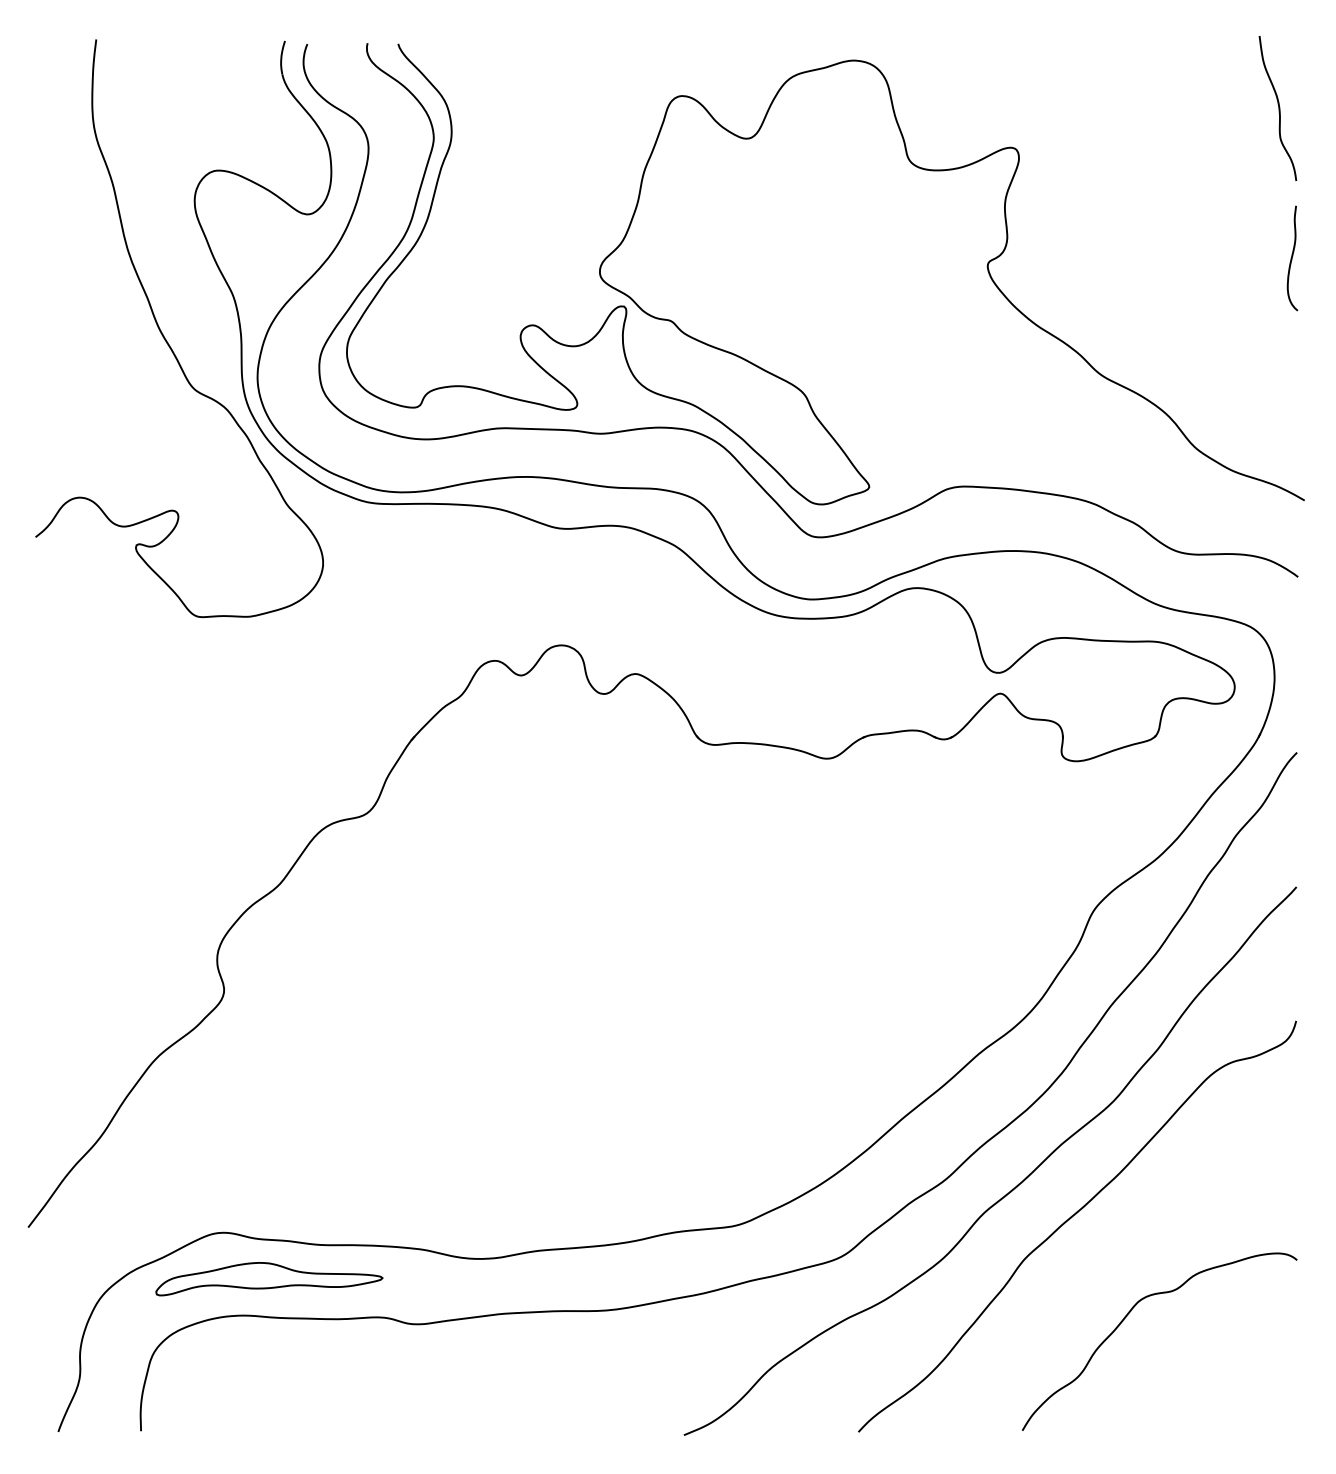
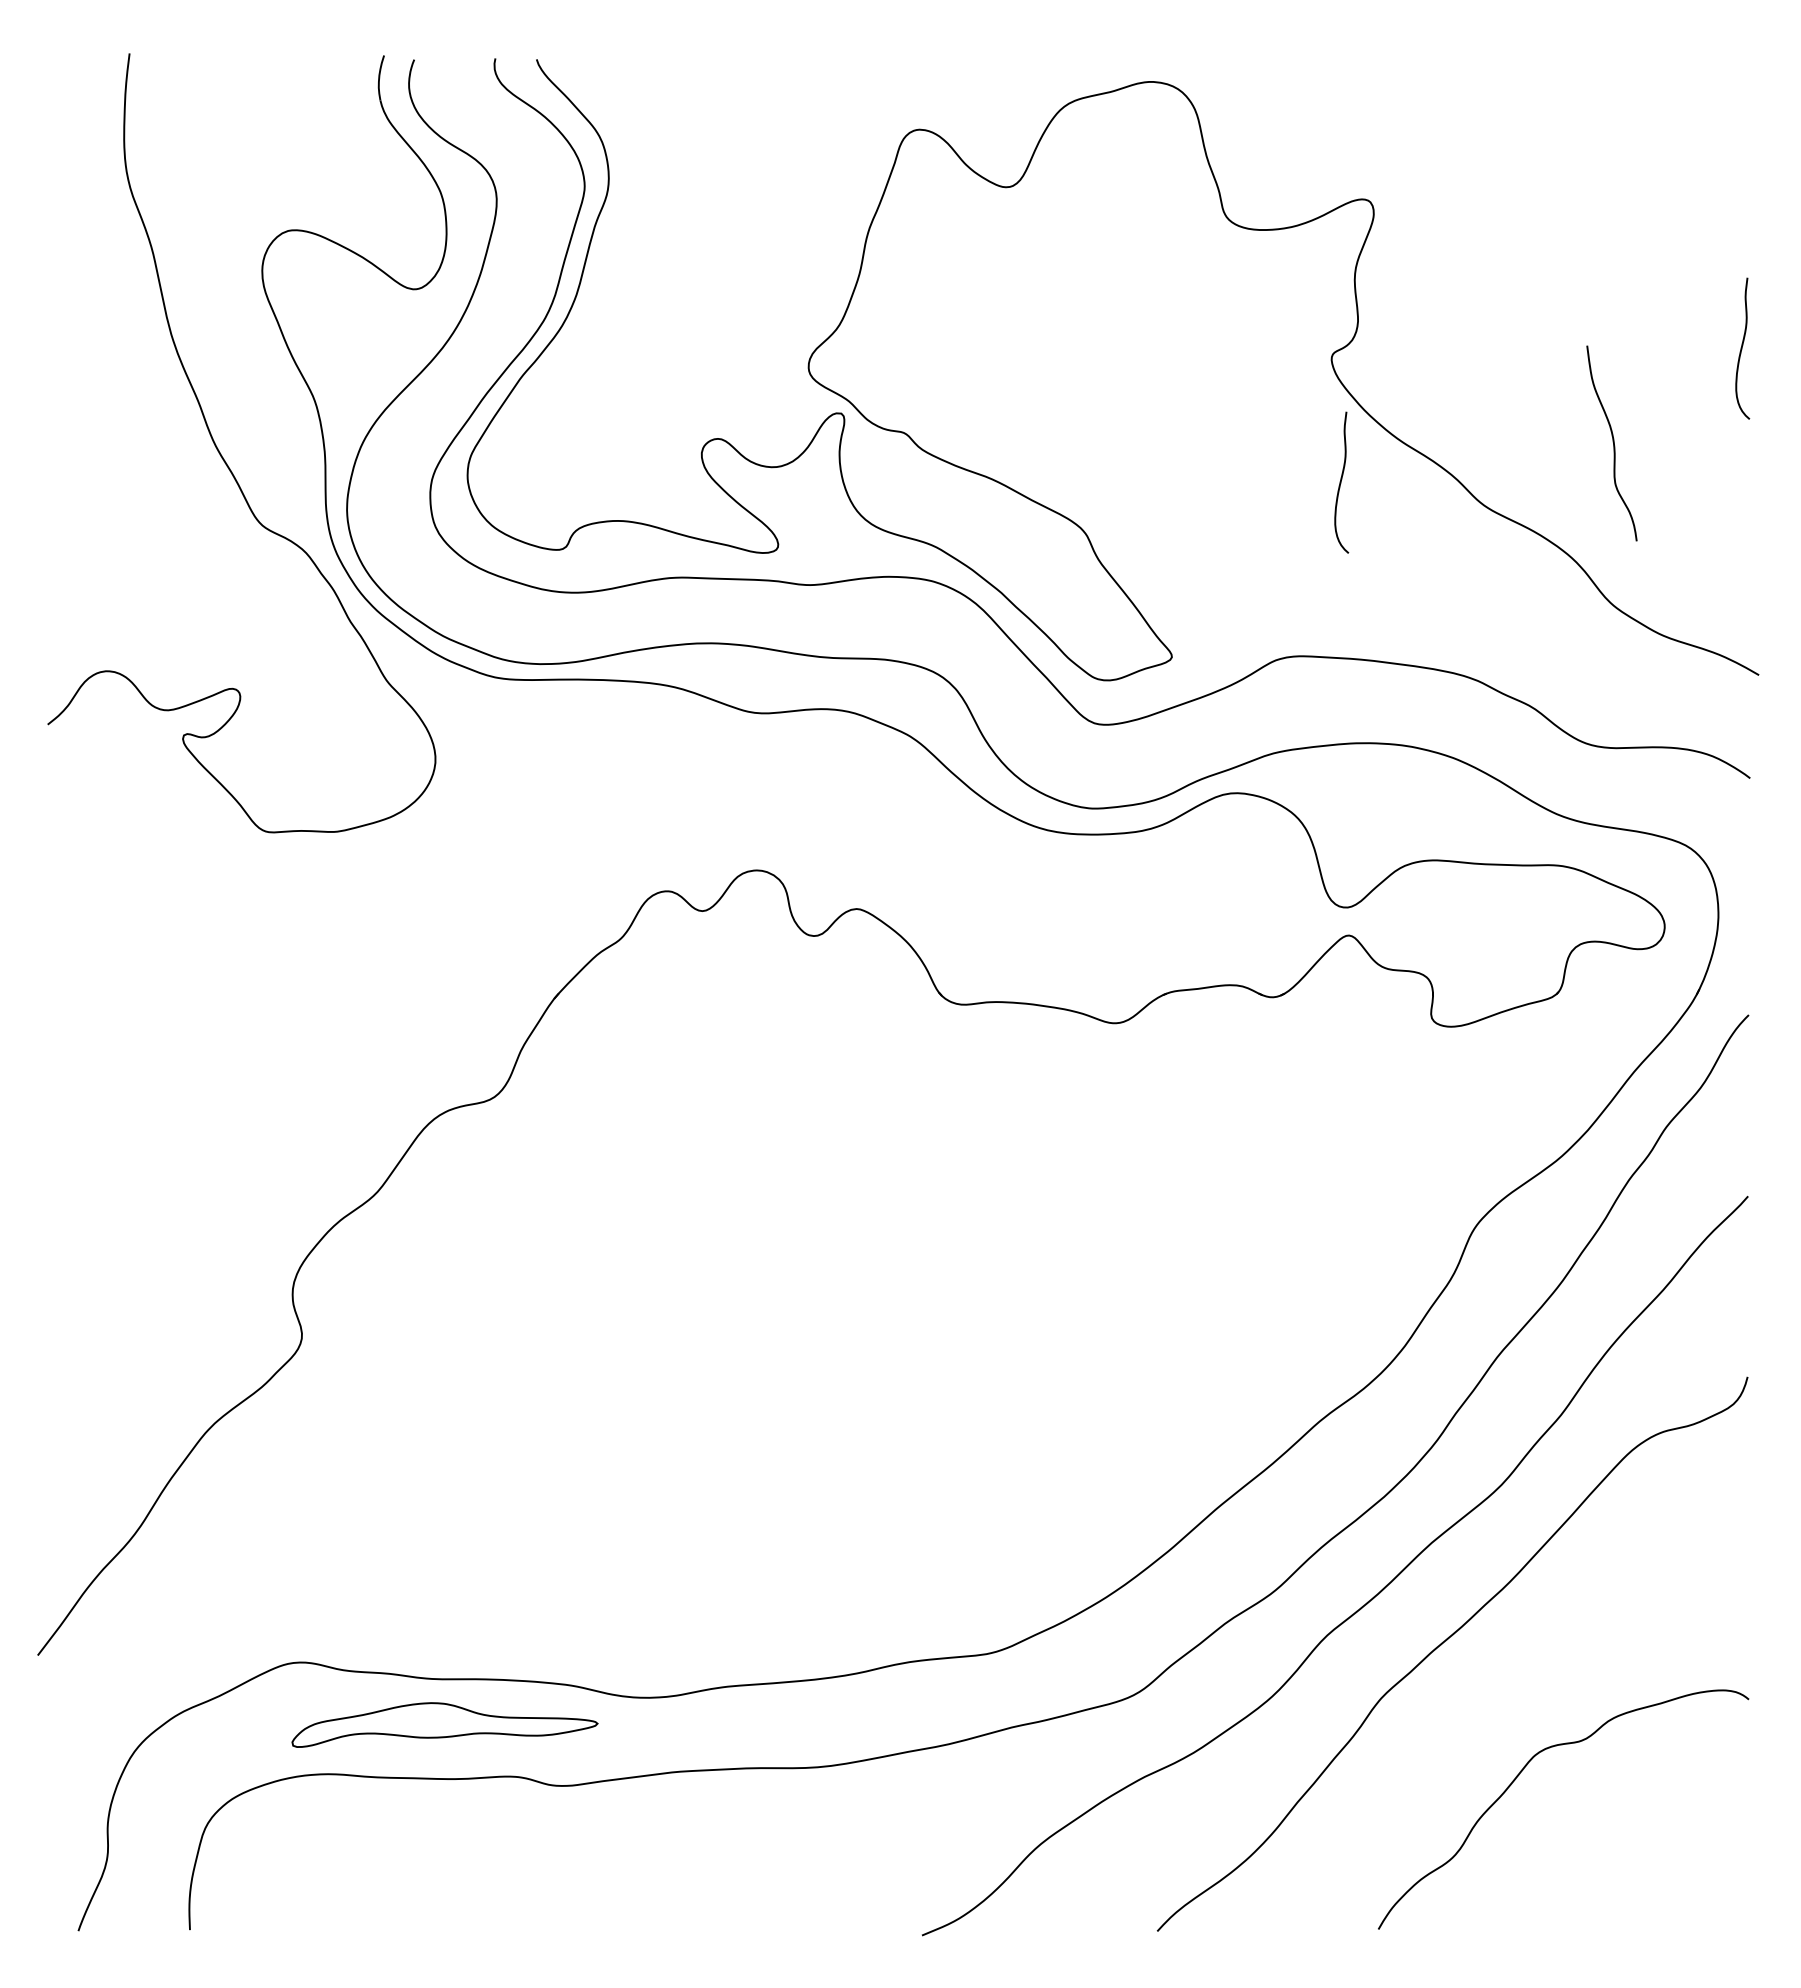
curve: (1278, 107) -> (1612, 442), moved
curve: (995, 357) -> (1341, 482), added
part: (269, 1278) -> (444, 1724), moved

